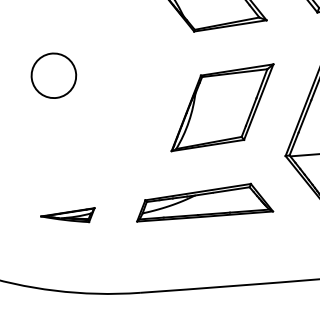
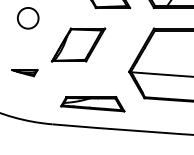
part: (222, 106) -> (78, 44), moved
part: (203, 207) -> (92, 104), moved
part: (68, 219) -> (24, 73), moved

